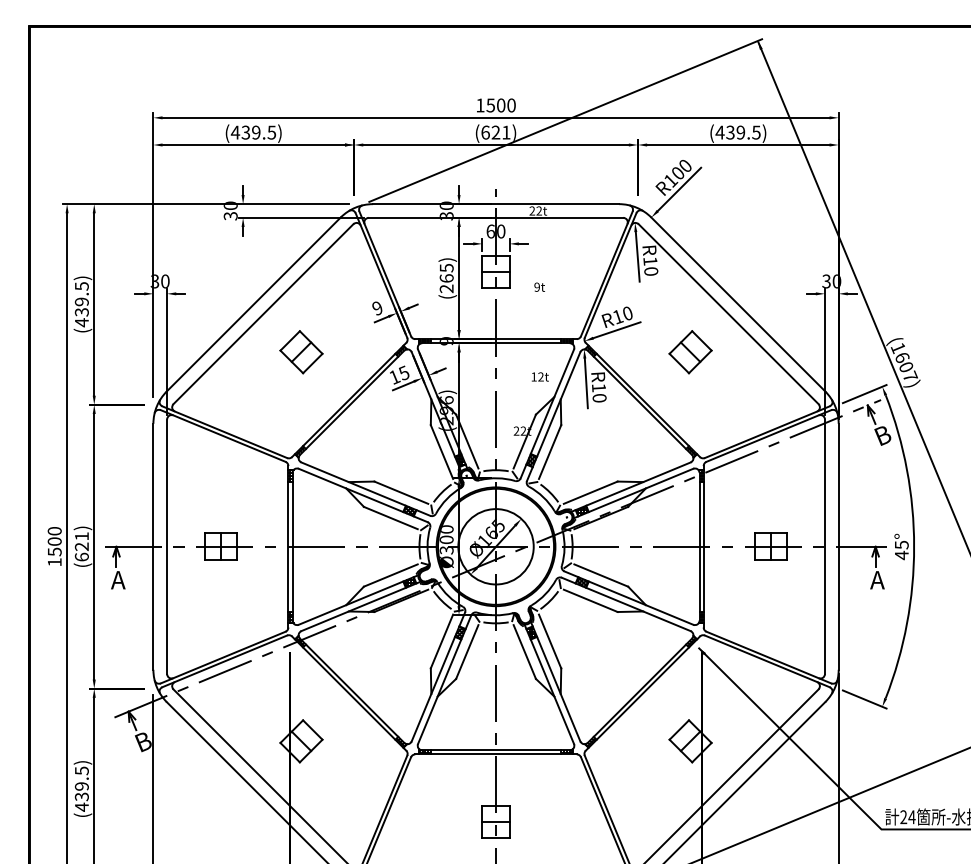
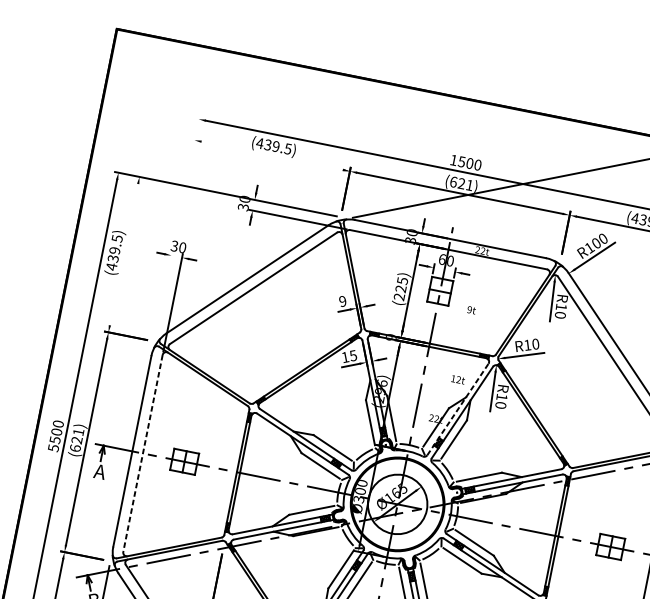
line: (253, 145) -> (271, 156), removed
line: (153, 255) -> (177, 225), removed
text: (446, 278) -> (400, 289), (265) -> (225)
line: (94, 304) -> (124, 254), removed
part: (301, 352) -> (277, 323), removed
part: (690, 352) -> (578, 384), removed
line: (547, 413) -> (458, 409), solid -> dashed
line: (167, 547) -> (143, 454), solid -> dashed
text: (54, 562) -> (53, 448), 1500 -> 5500

